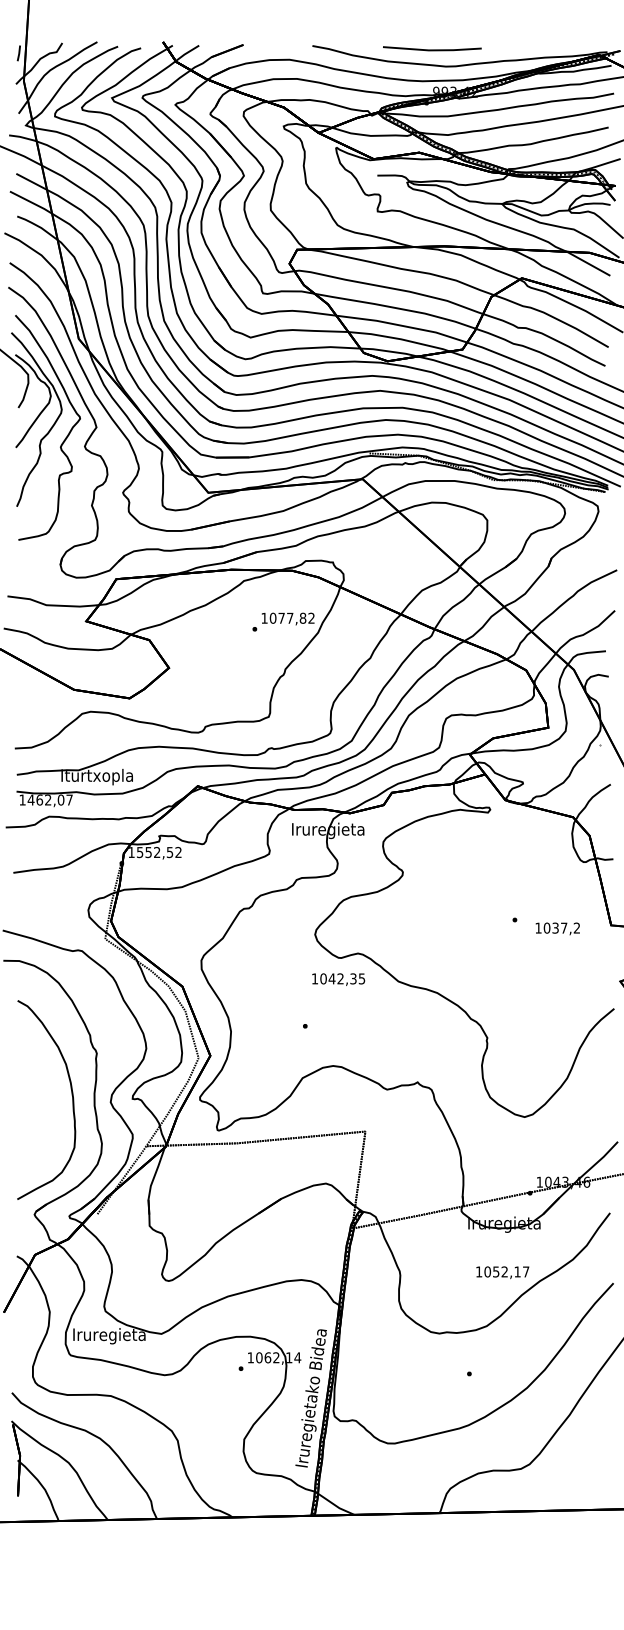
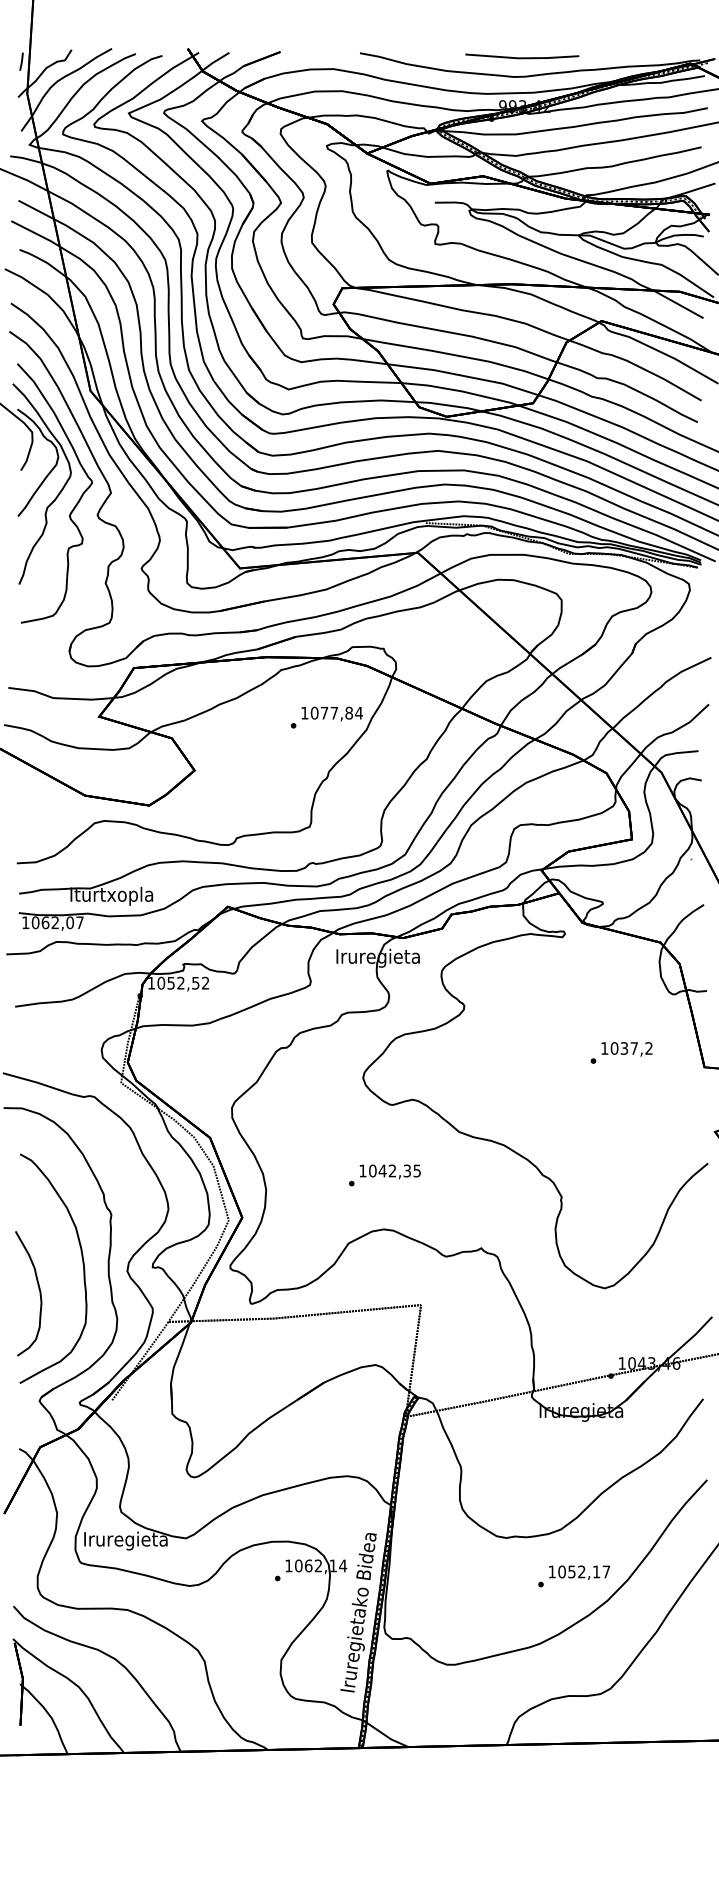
line: (432, 49) -> (522, 57), moved
text: (312, 617) -> (359, 712), 1077,82 -> 1077,84
text: (31, 799) -> (35, 922), 1462,07 -> 1062,07
text: (140, 851) -> (161, 982), 1552,52 -> 1052,52
text: (557, 929) -> (626, 1049), moved
text: (338, 979) -> (389, 1171), moved
curve: (33, 1118) -> (38, 1289), added
text: (502, 1272) -> (579, 1572), moved

